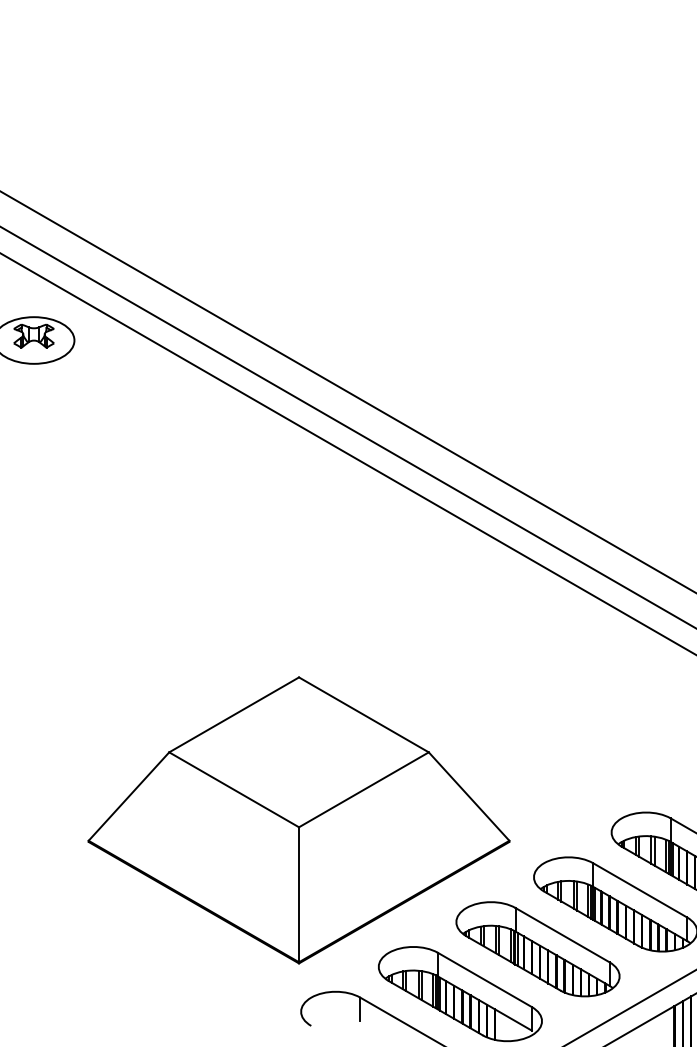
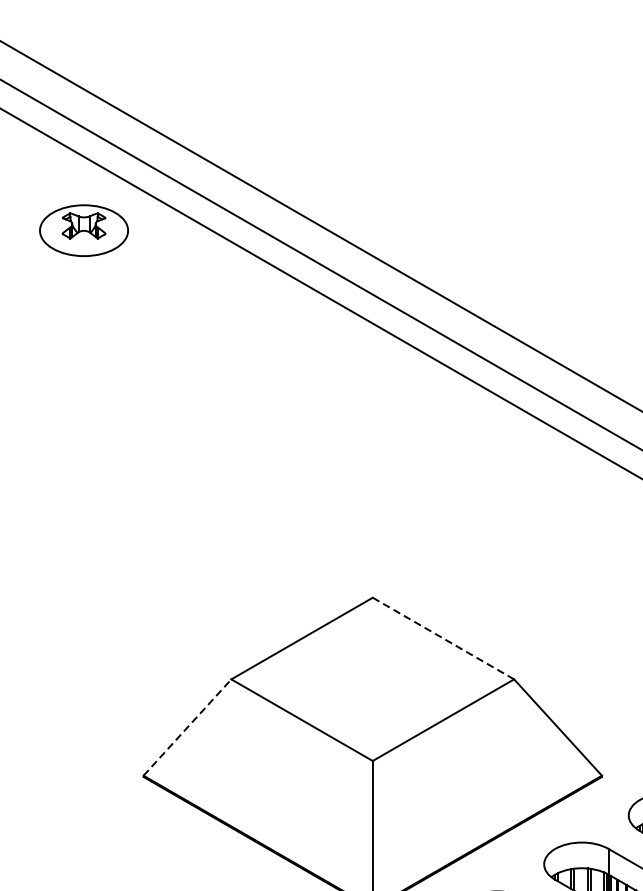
line: (363, 714) -> (442, 638), solid -> dashed
line: (128, 796) -> (186, 727), solid -> dashed

